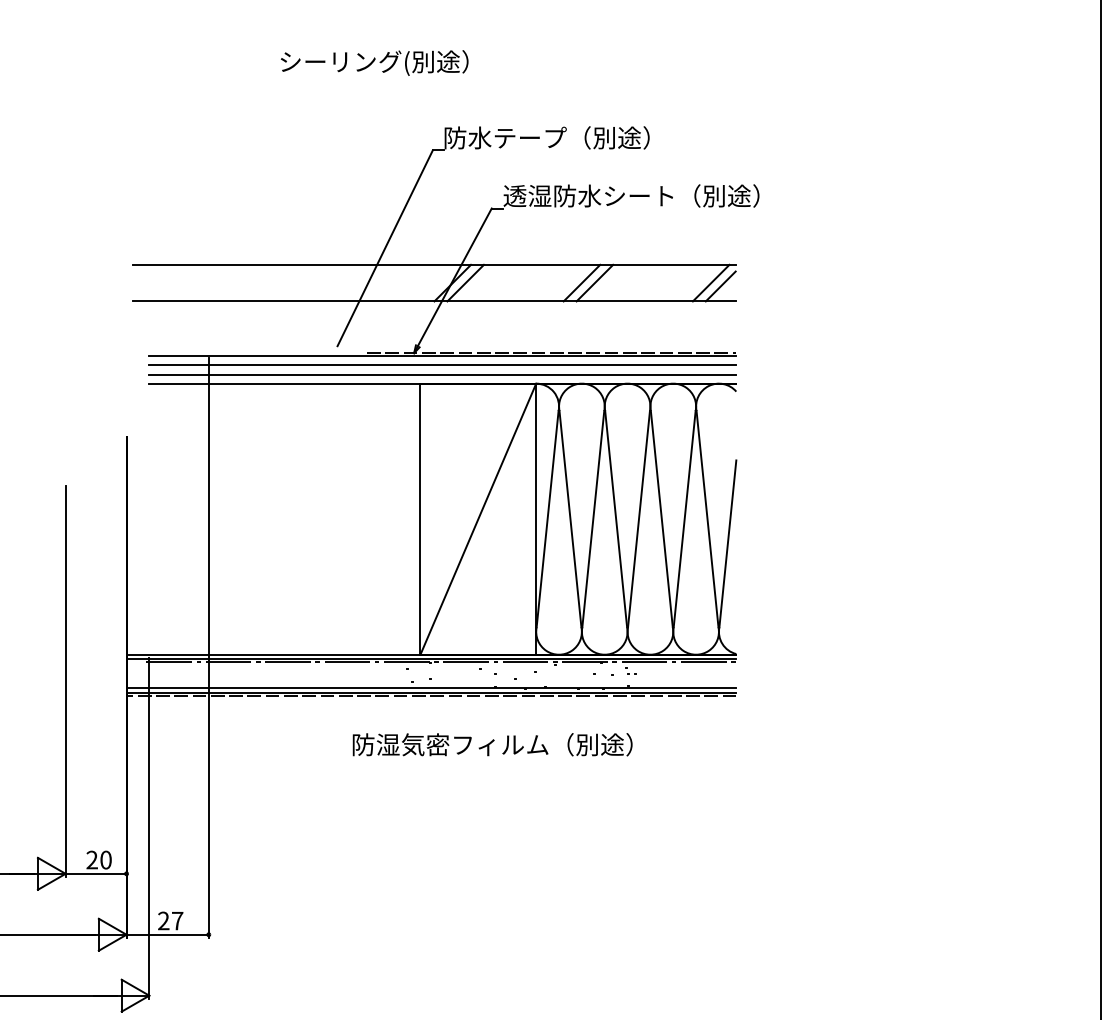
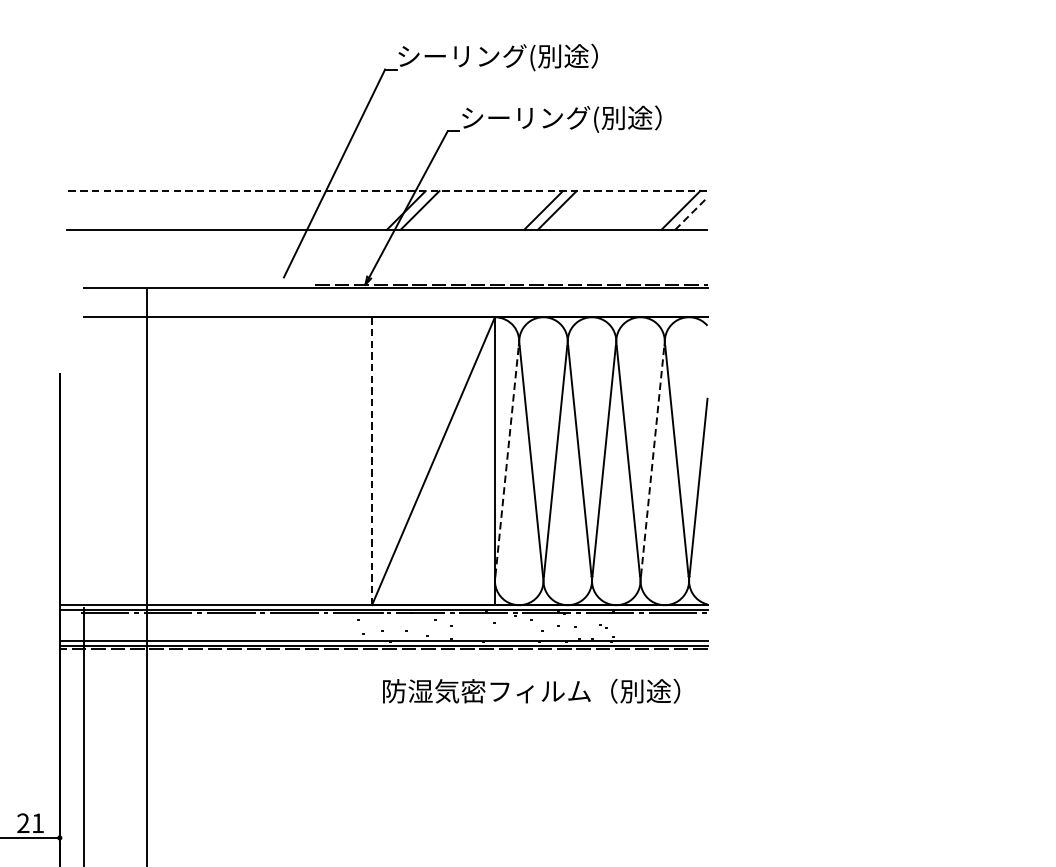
text: (546, 139) -> (505, 57), 防水テープ（別途） -> シーリング(別途）
text: (631, 197) -> (596, 119), 透湿防水シート（別途） -> シーリング(別途）
line: (433, 264) -> (385, 190), solid -> dashed
line: (721, 286) -> (691, 214), solid -> dashed
line: (442, 365) -> (395, 297), removed
line: (442, 374) -> (395, 307), removed
line: (420, 519) -> (372, 461), solid -> dashed
line: (547, 519) -> (506, 461), solid -> dashed
line: (684, 519) -> (652, 461), solid -> dashed
text: (492, 744) -> (531, 690), moved
text: (105, 859) -> (37, 822), 20 -> 21

